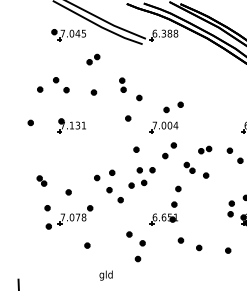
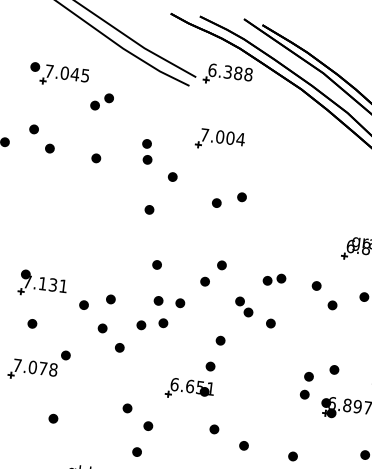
part: (68, 35) -> (58, 75), moved
part: (71, 125) -> (42, 283), moved
part: (163, 127) -> (219, 140), moved

